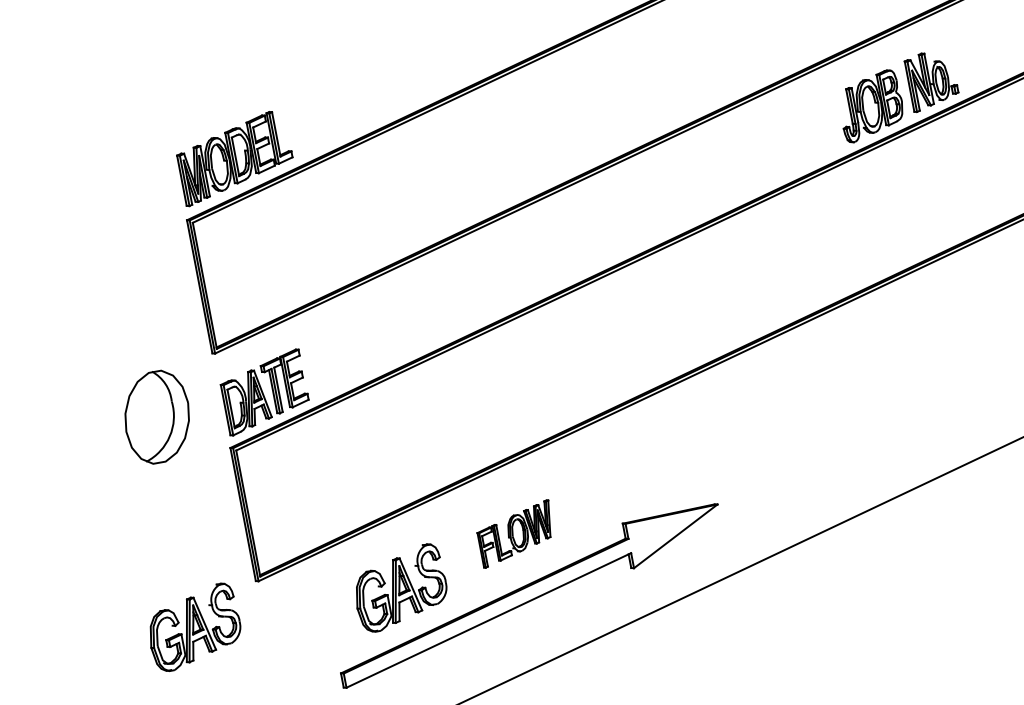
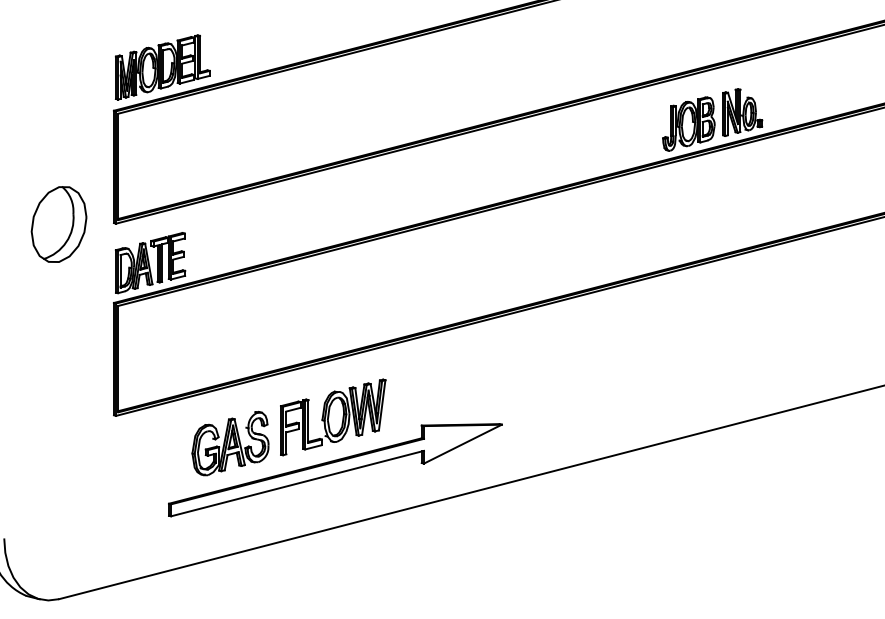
part: (156, 417) -> (58, 224), moved
part: (516, 534) -> (333, 417), size x1.67
part: (194, 627) -> (56, 443), removed

